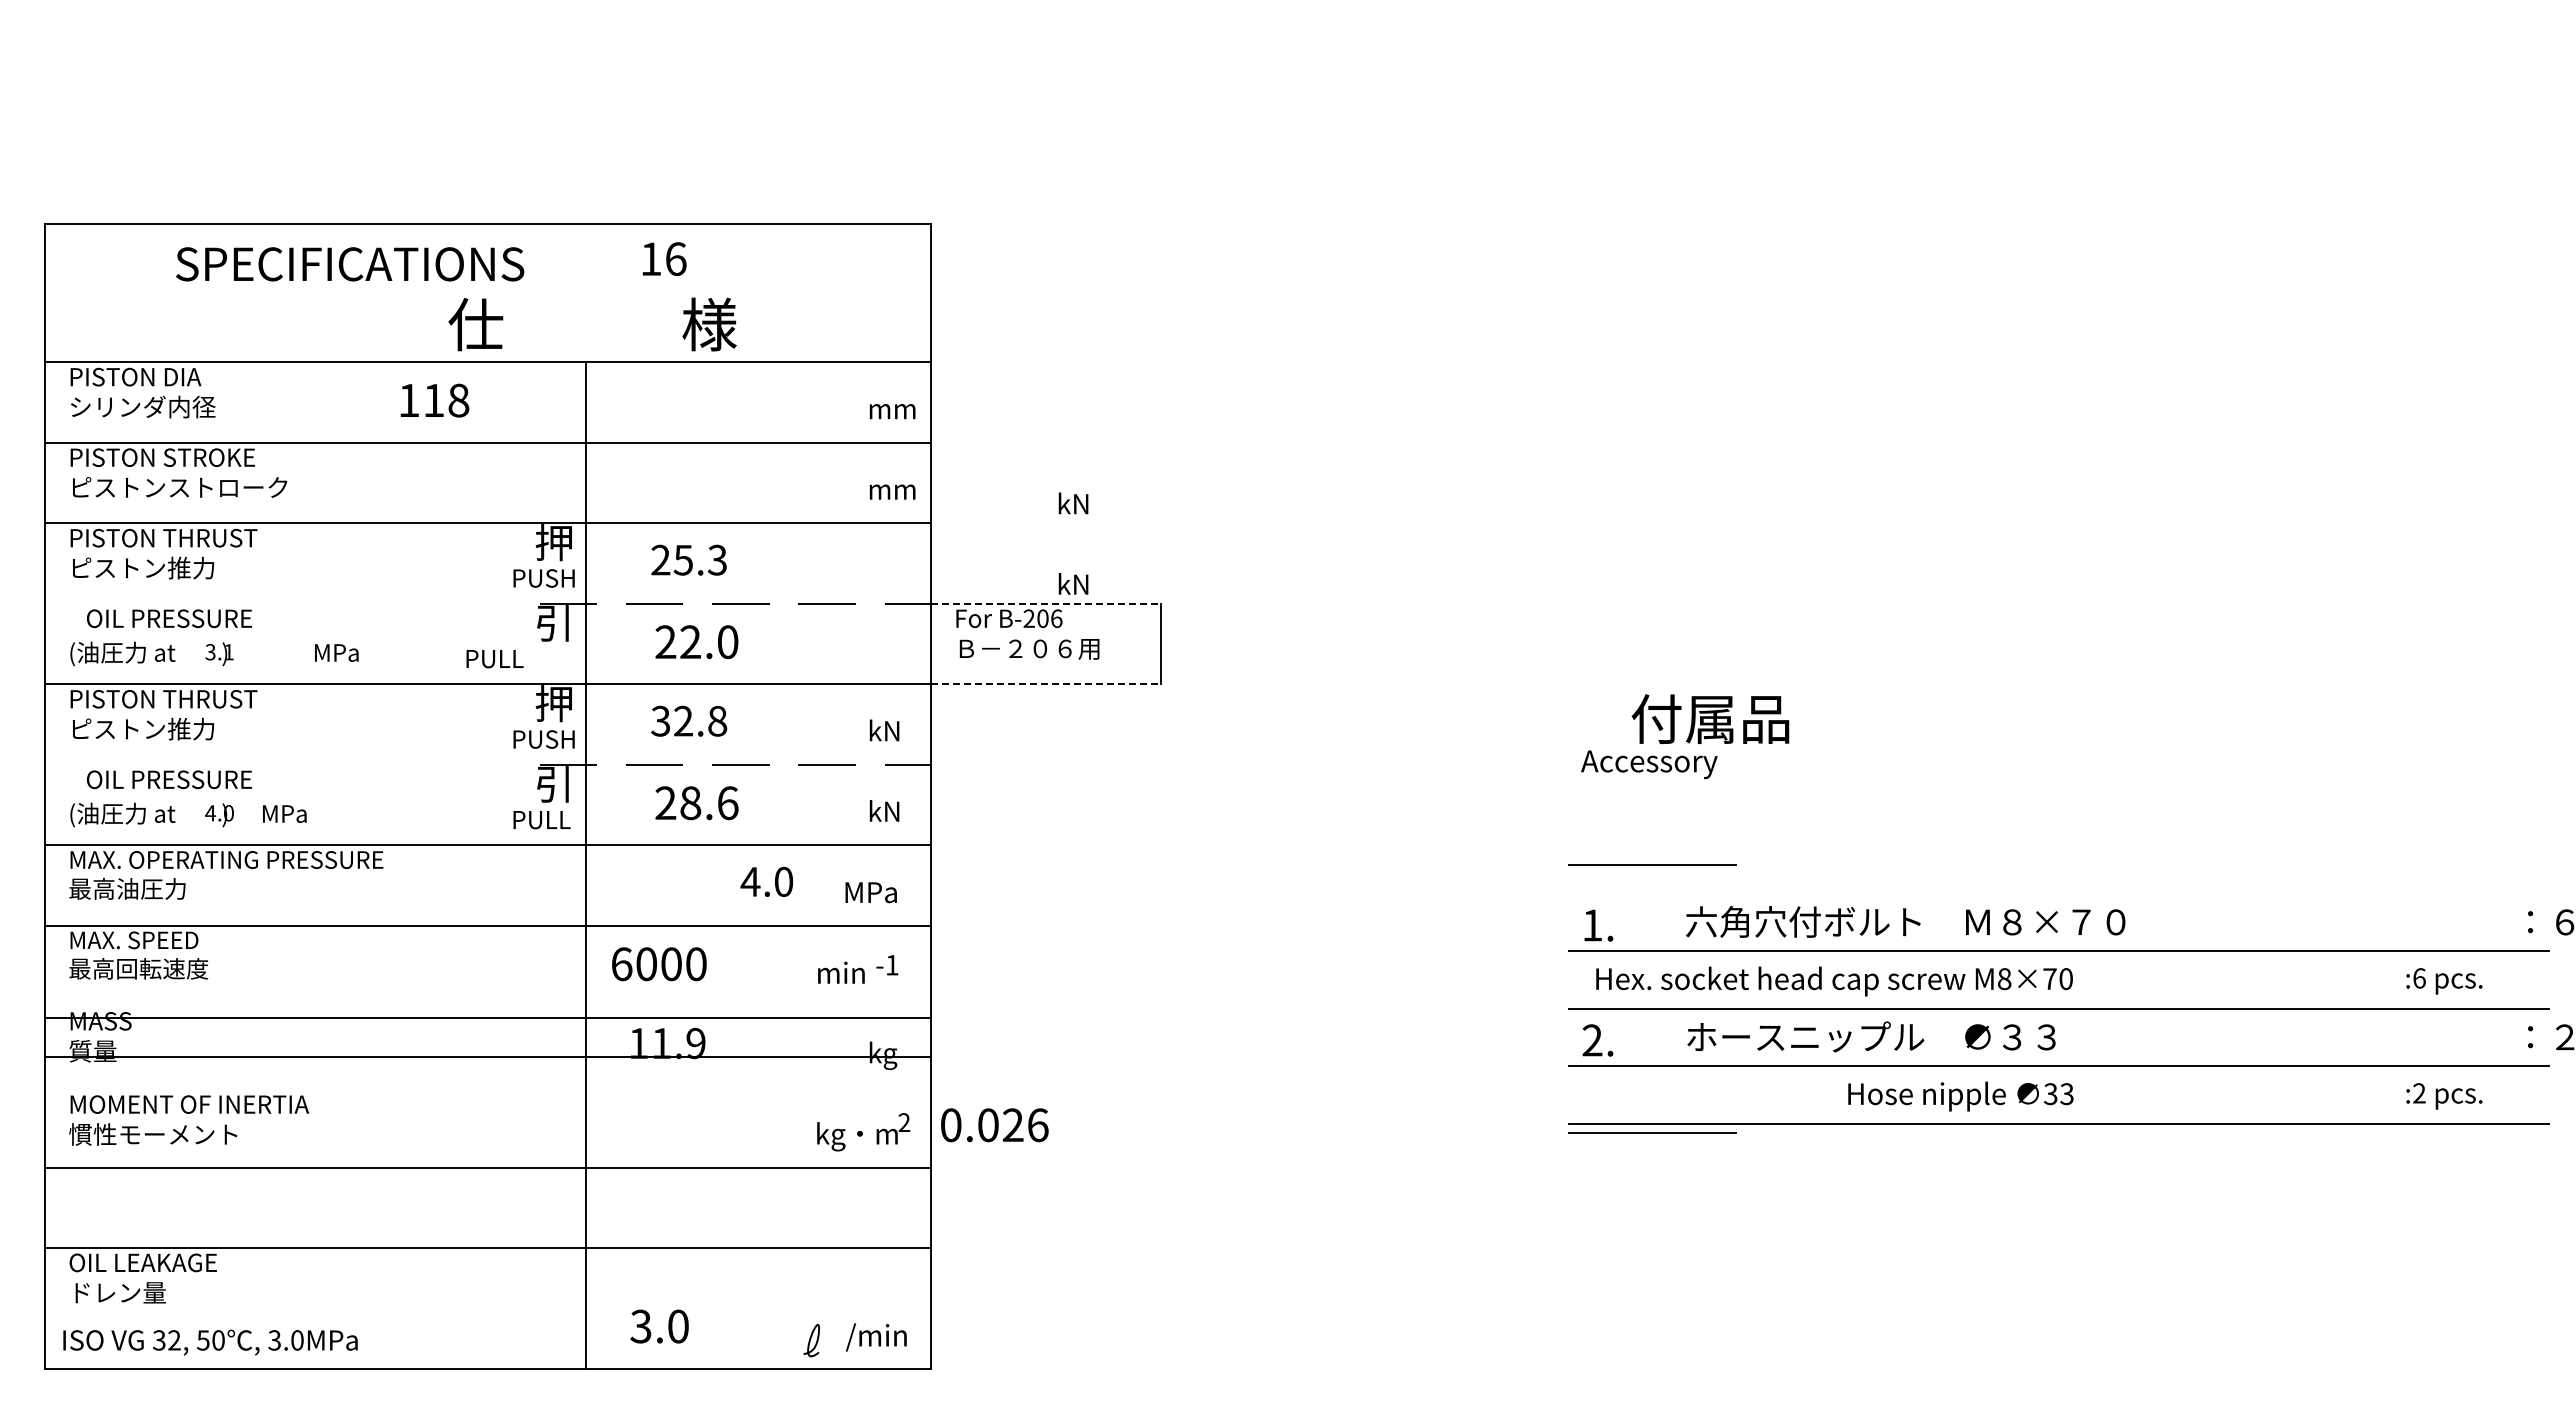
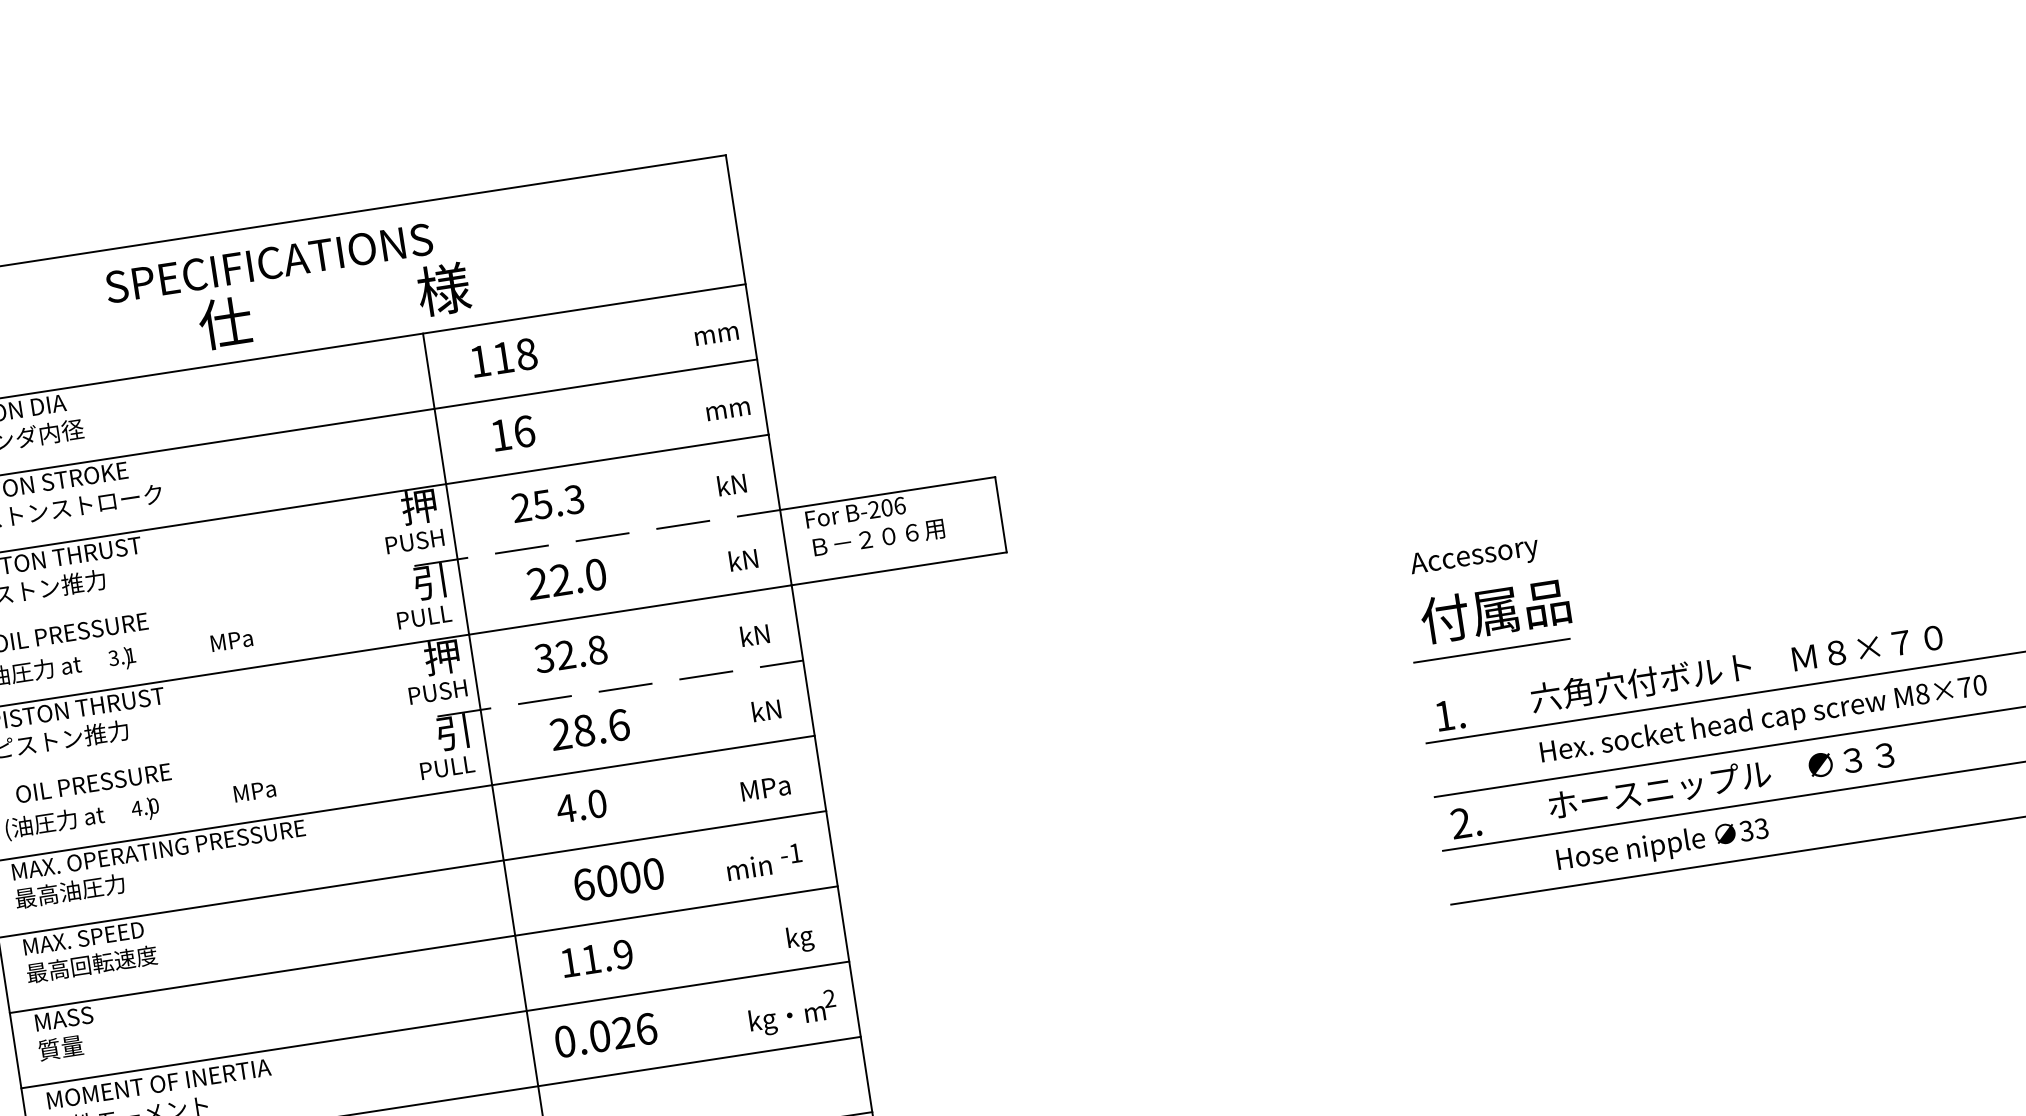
text: (664, 259) -> (513, 433), moved
text: (350, 264) -> (269, 263), moved
text: (592, 324) -> (334, 306), moved
text: (434, 400) -> (503, 357), moved
text: (1073, 543) -> (737, 521), moved
line: (1046, 603) -> (888, 493), dashed -> solid
text: (494, 659) -> (424, 617), moved
line: (1046, 684) -> (899, 568), dashed -> solid
text: (1710, 718) -> (1495, 610), moved
text: (284, 813) -> (254, 790), moved
text: (766, 881) -> (581, 806), moved
text: (659, 964) -> (619, 879), moved
text: (1834, 981) -> (1763, 720), moved
line: (487, 1018) -> (434, 1025), moved
line: (487, 1056) -> (423, 949), moved
text: (1960, 1096) -> (1662, 846), moved
text: (994, 1125) -> (605, 1035), moved
line: (1652, 1132) -> (1530, 900), removed

